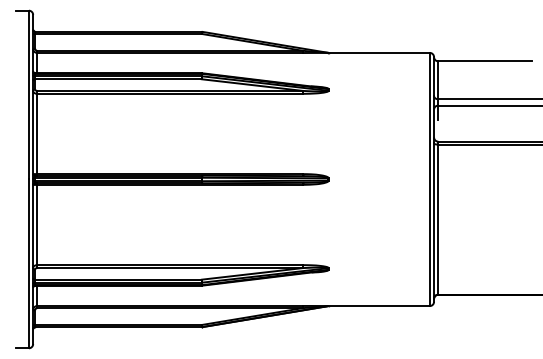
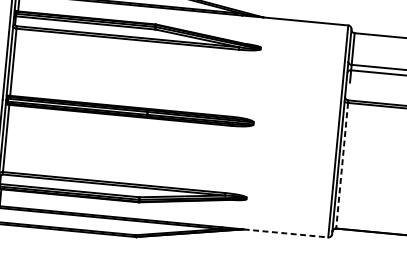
line: (438, 220) -> (342, 166), solid -> dashed
line: (379, 306) -> (286, 233), solid -> dashed

